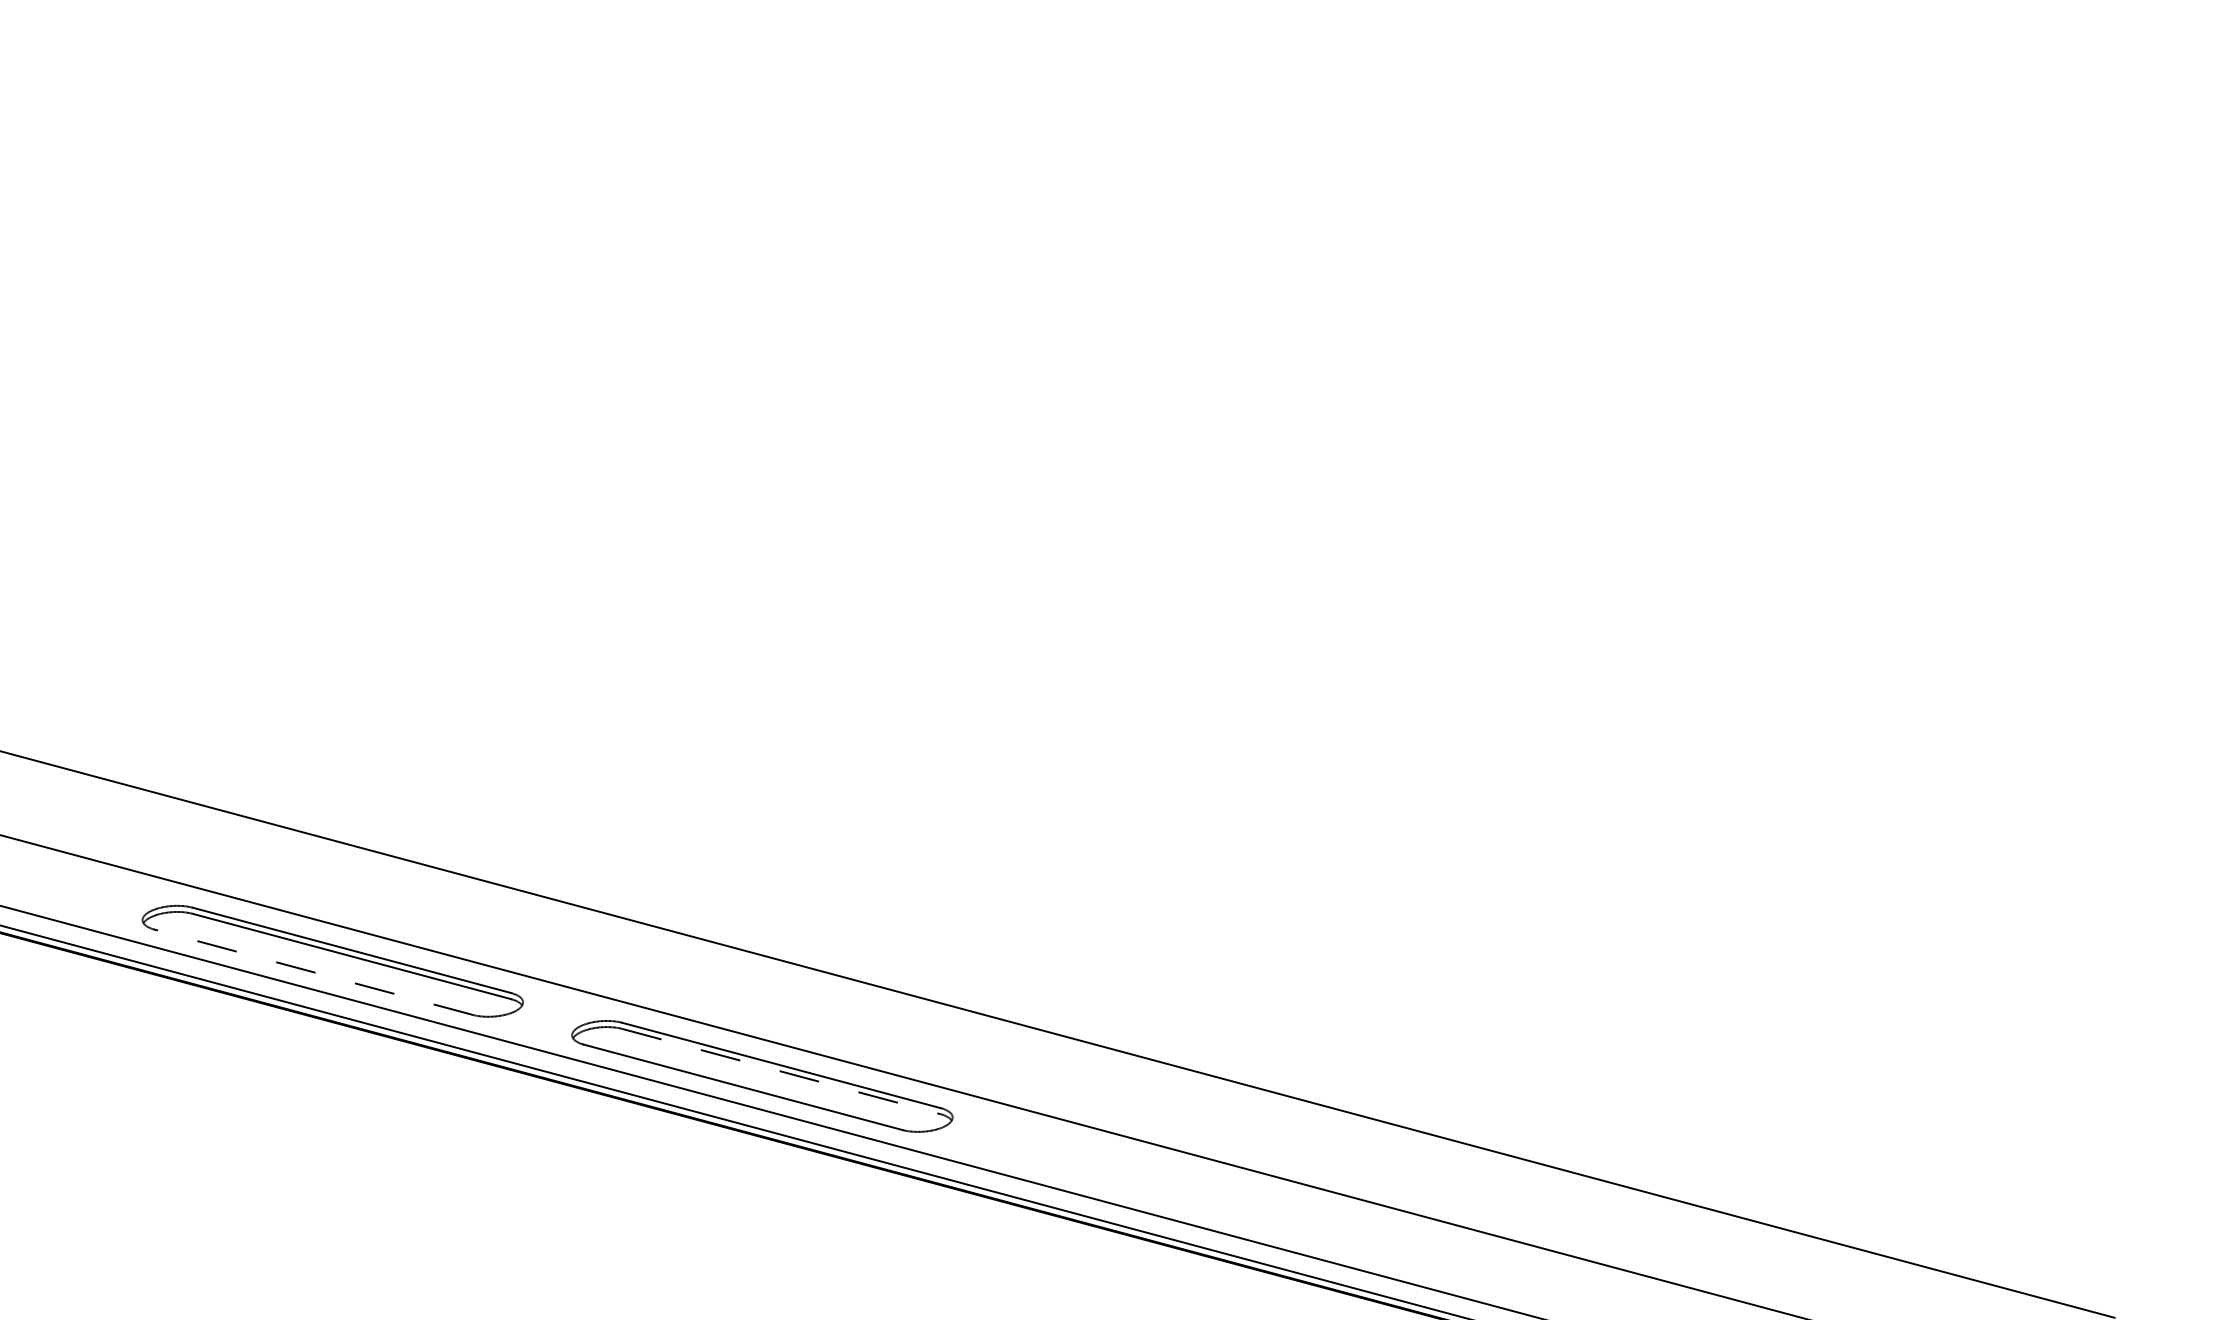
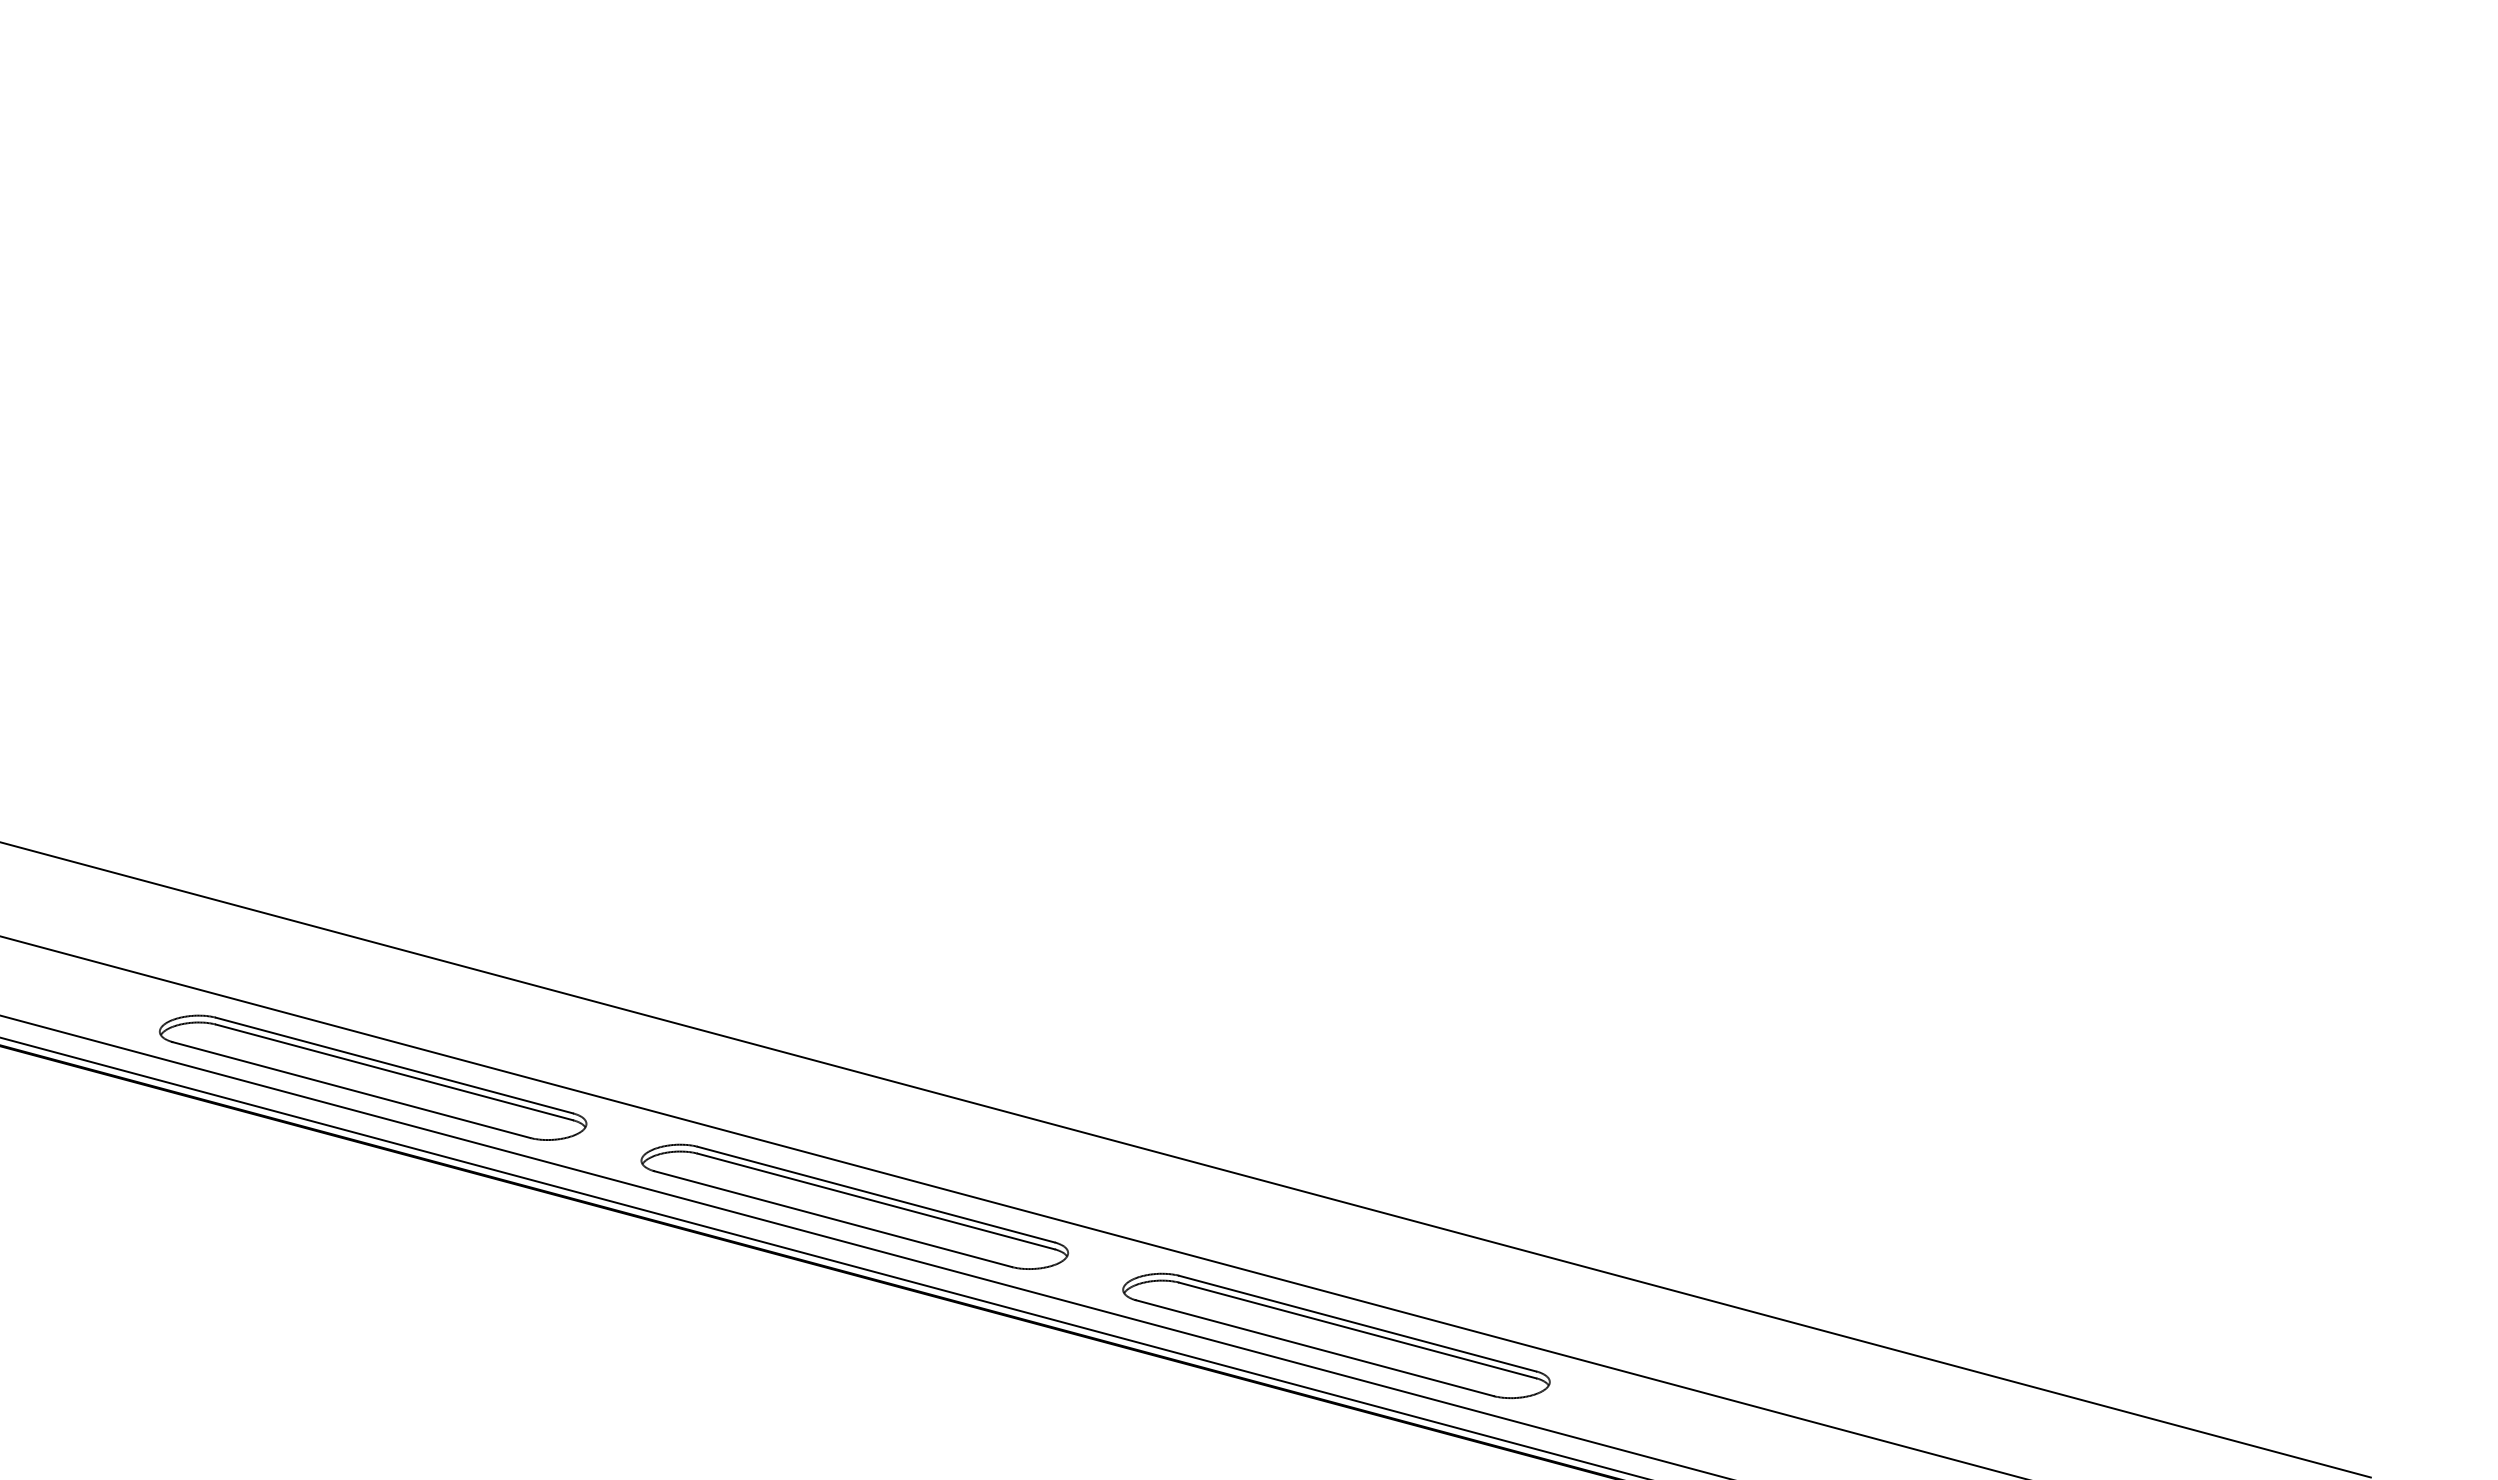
line: (313, 971) -> (351, 1089), dashed -> solid
line: (781, 1071) -> (876, 1201), dashed -> solid
part: (1192, 1191) -> (1336, 1335), added

